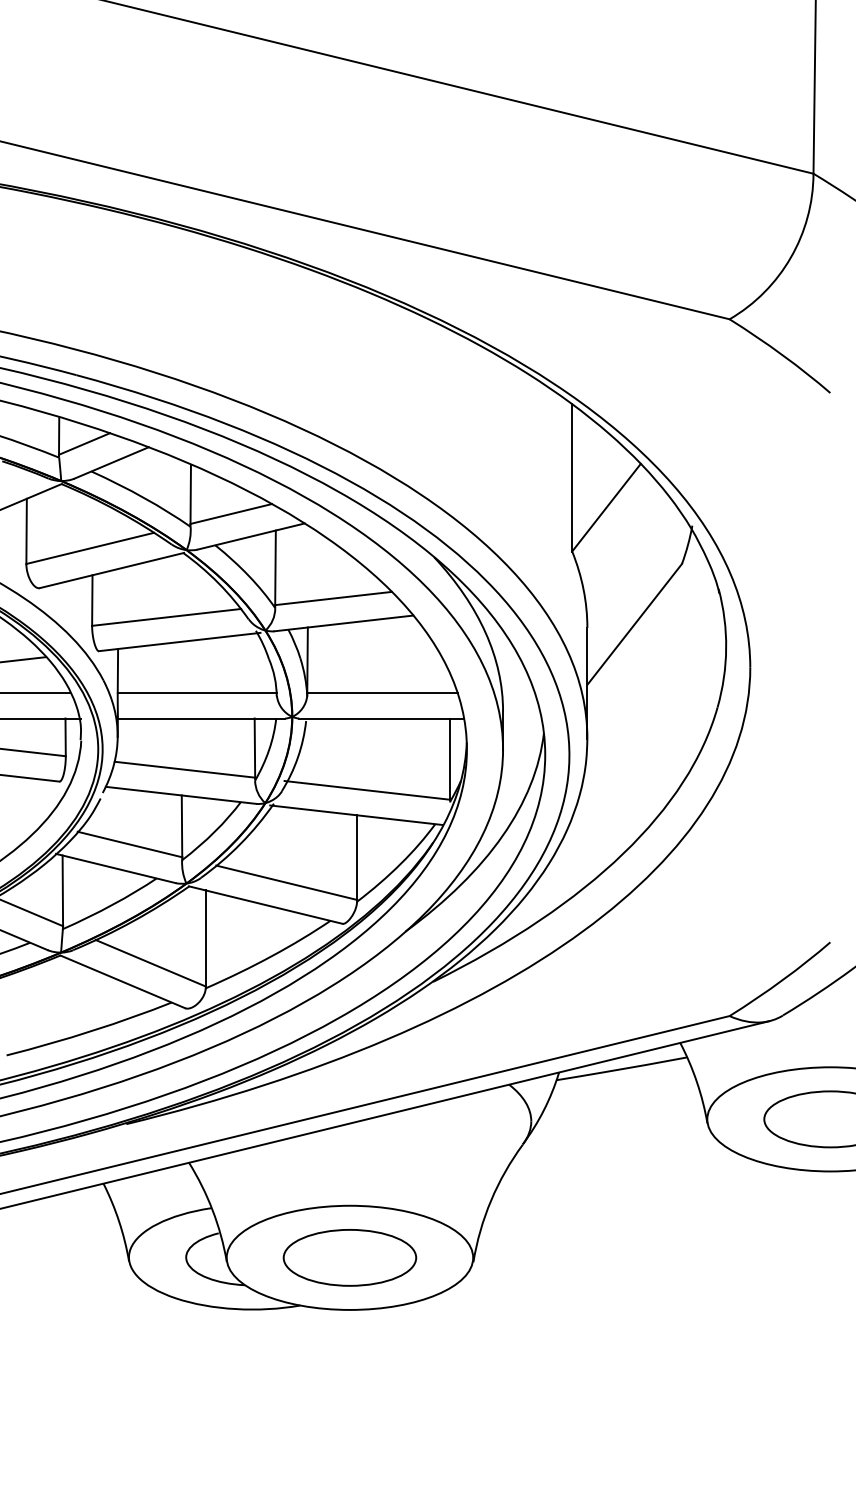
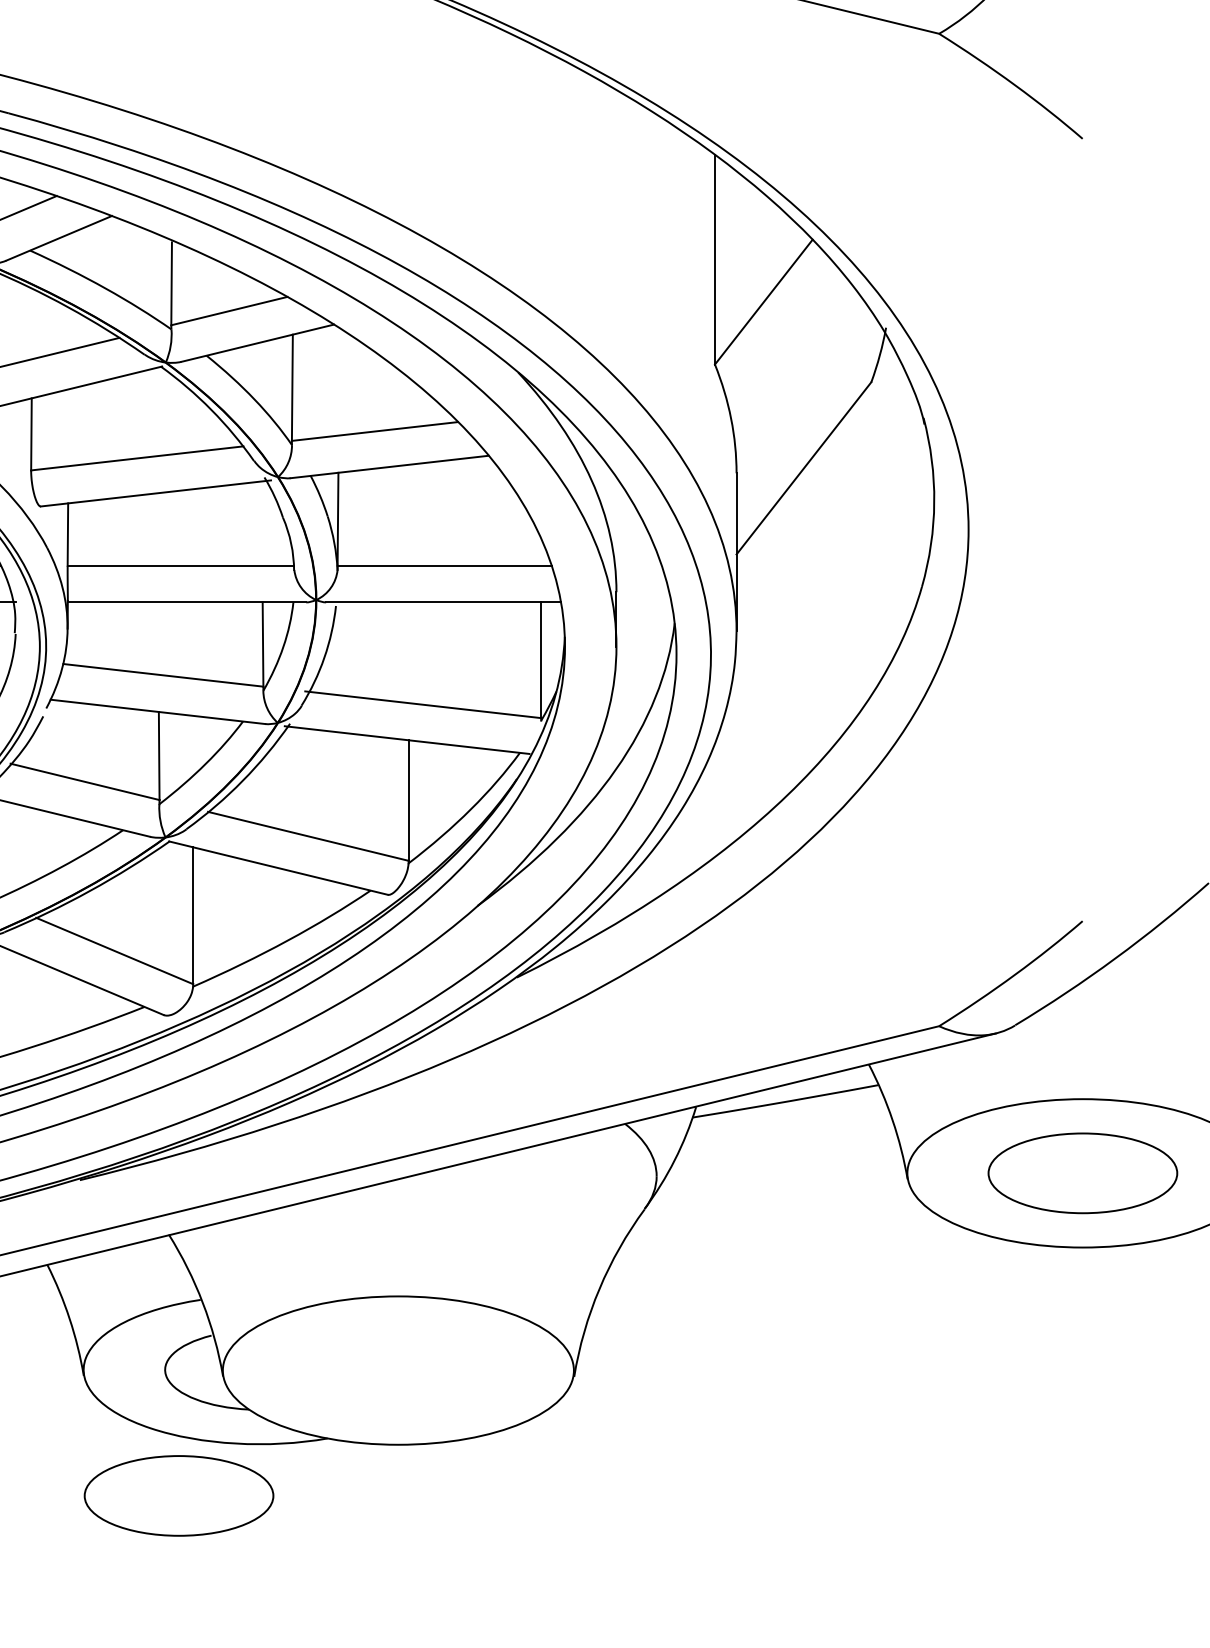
part: (349, 1257) -> (178, 1495), moved

